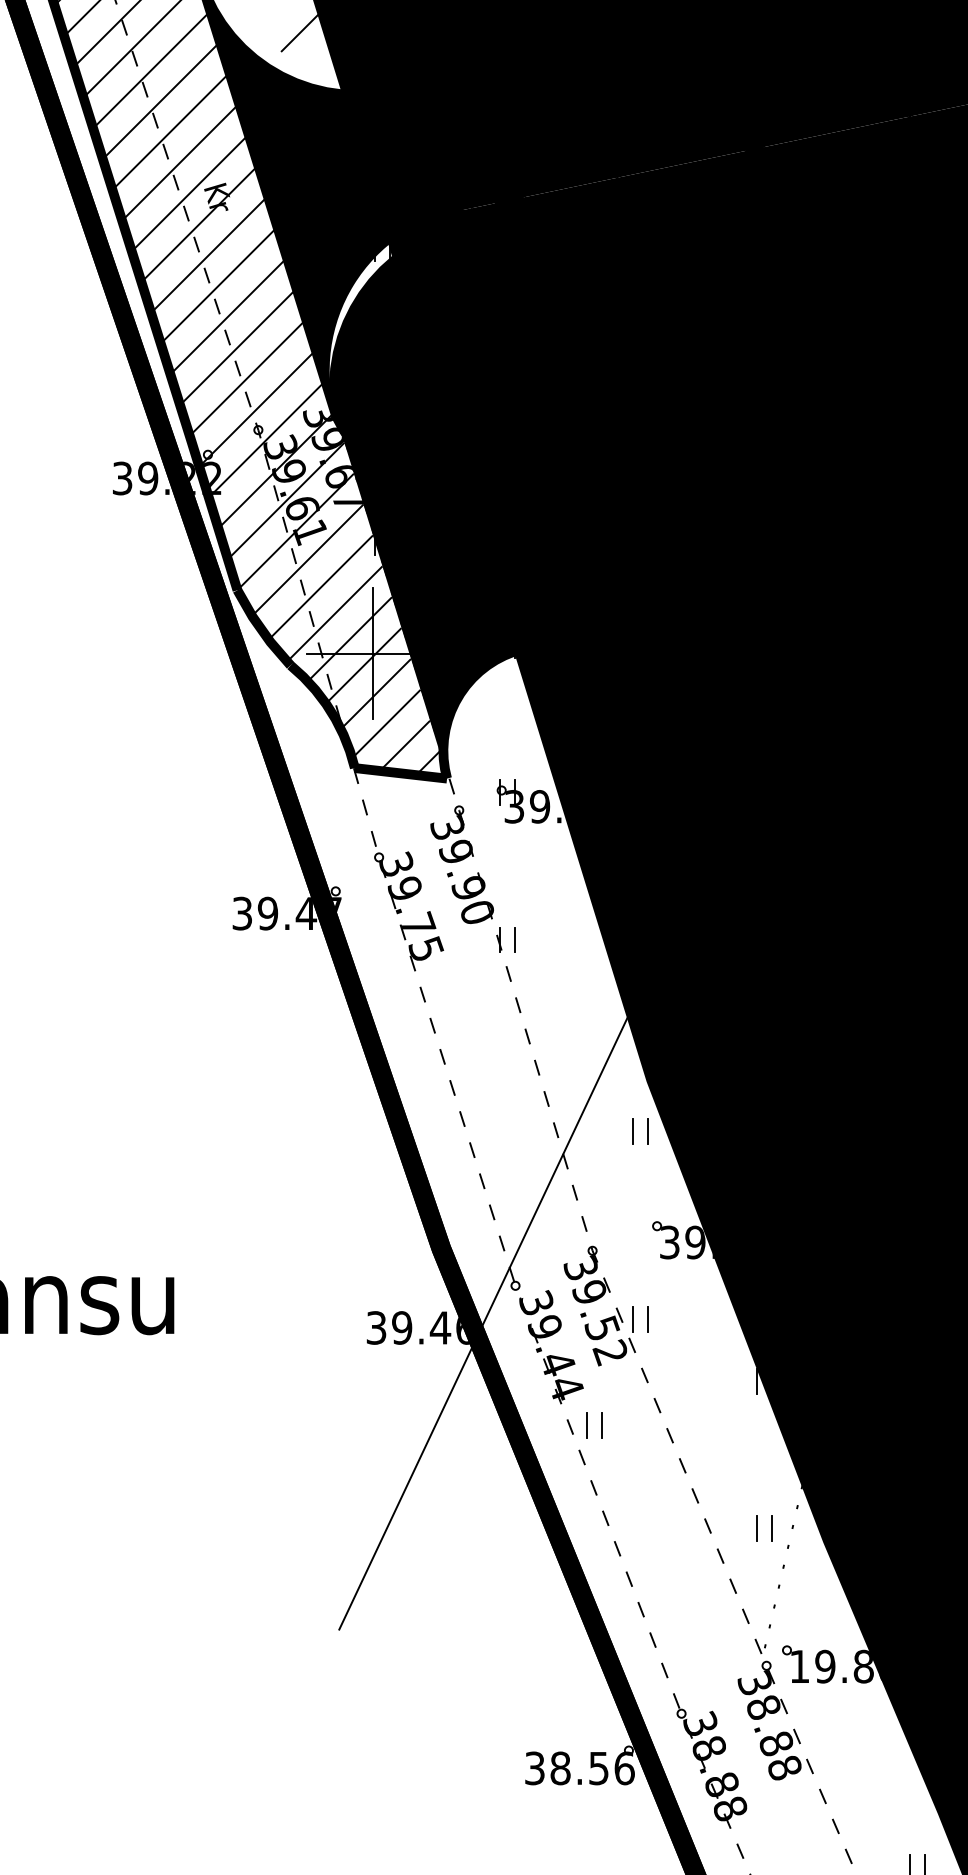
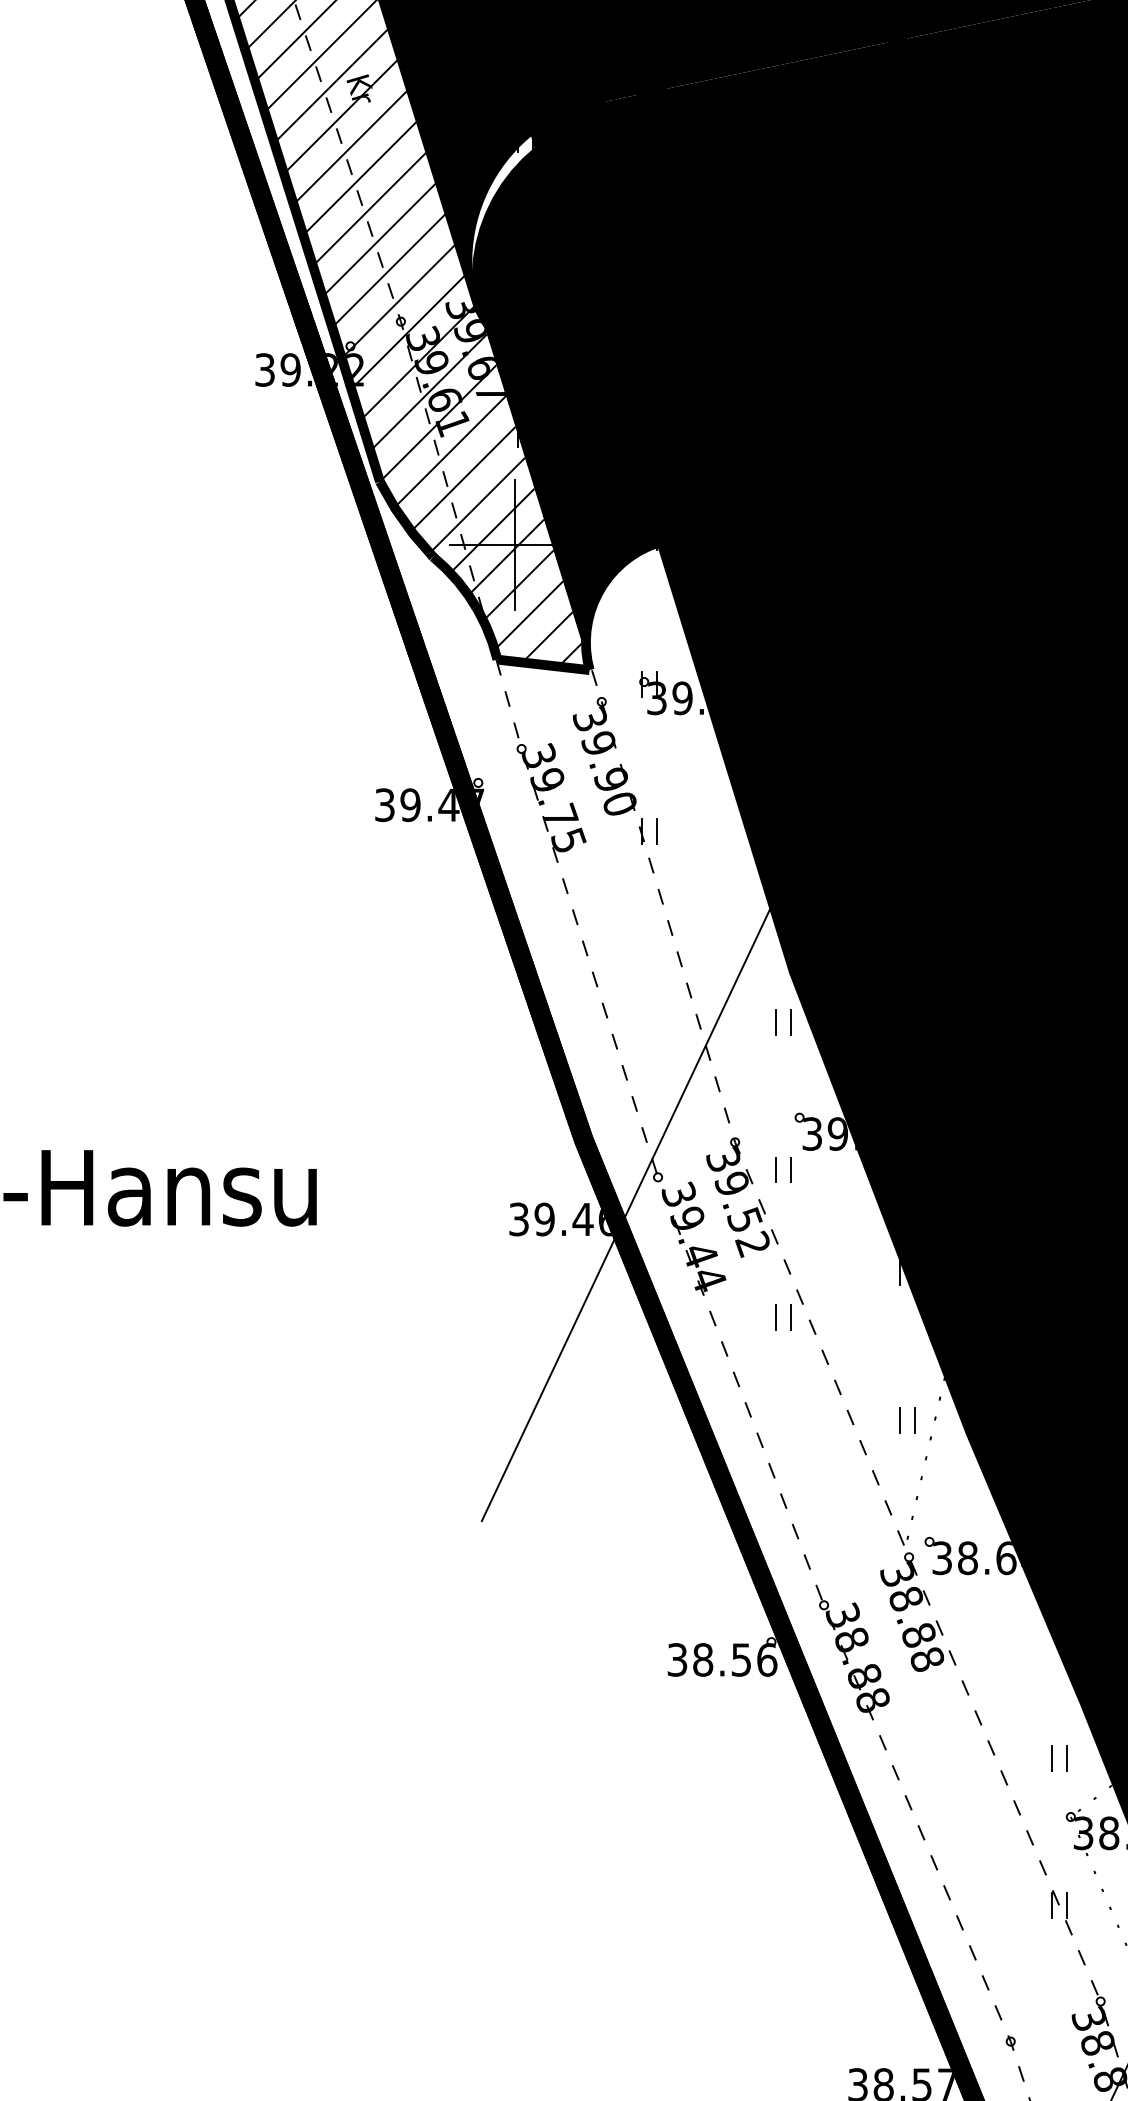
part: (633, 1318) -> (776, 1169), moved
part: (587, 1425) -> (776, 1317), moved
text: (835, 1666) -> (978, 1558), 19.88 -> 38.64

